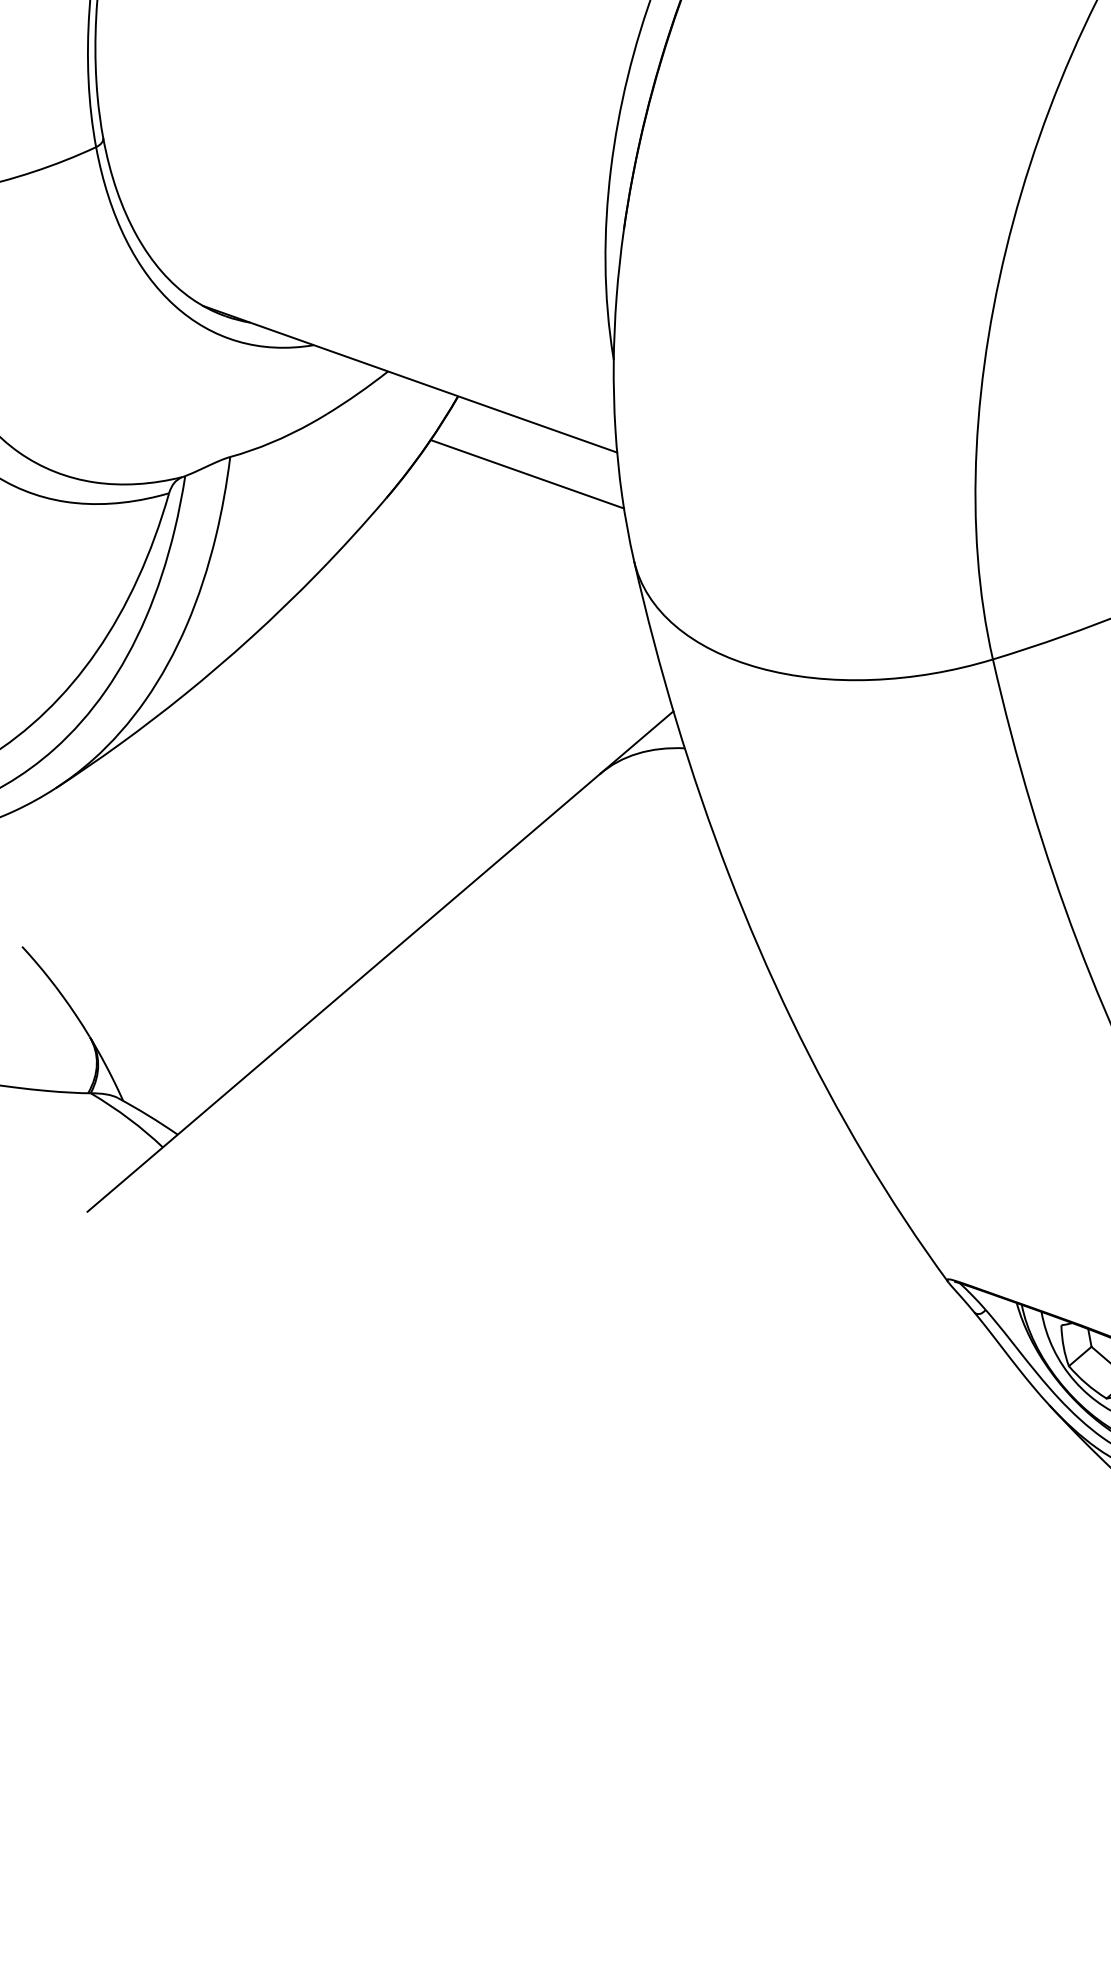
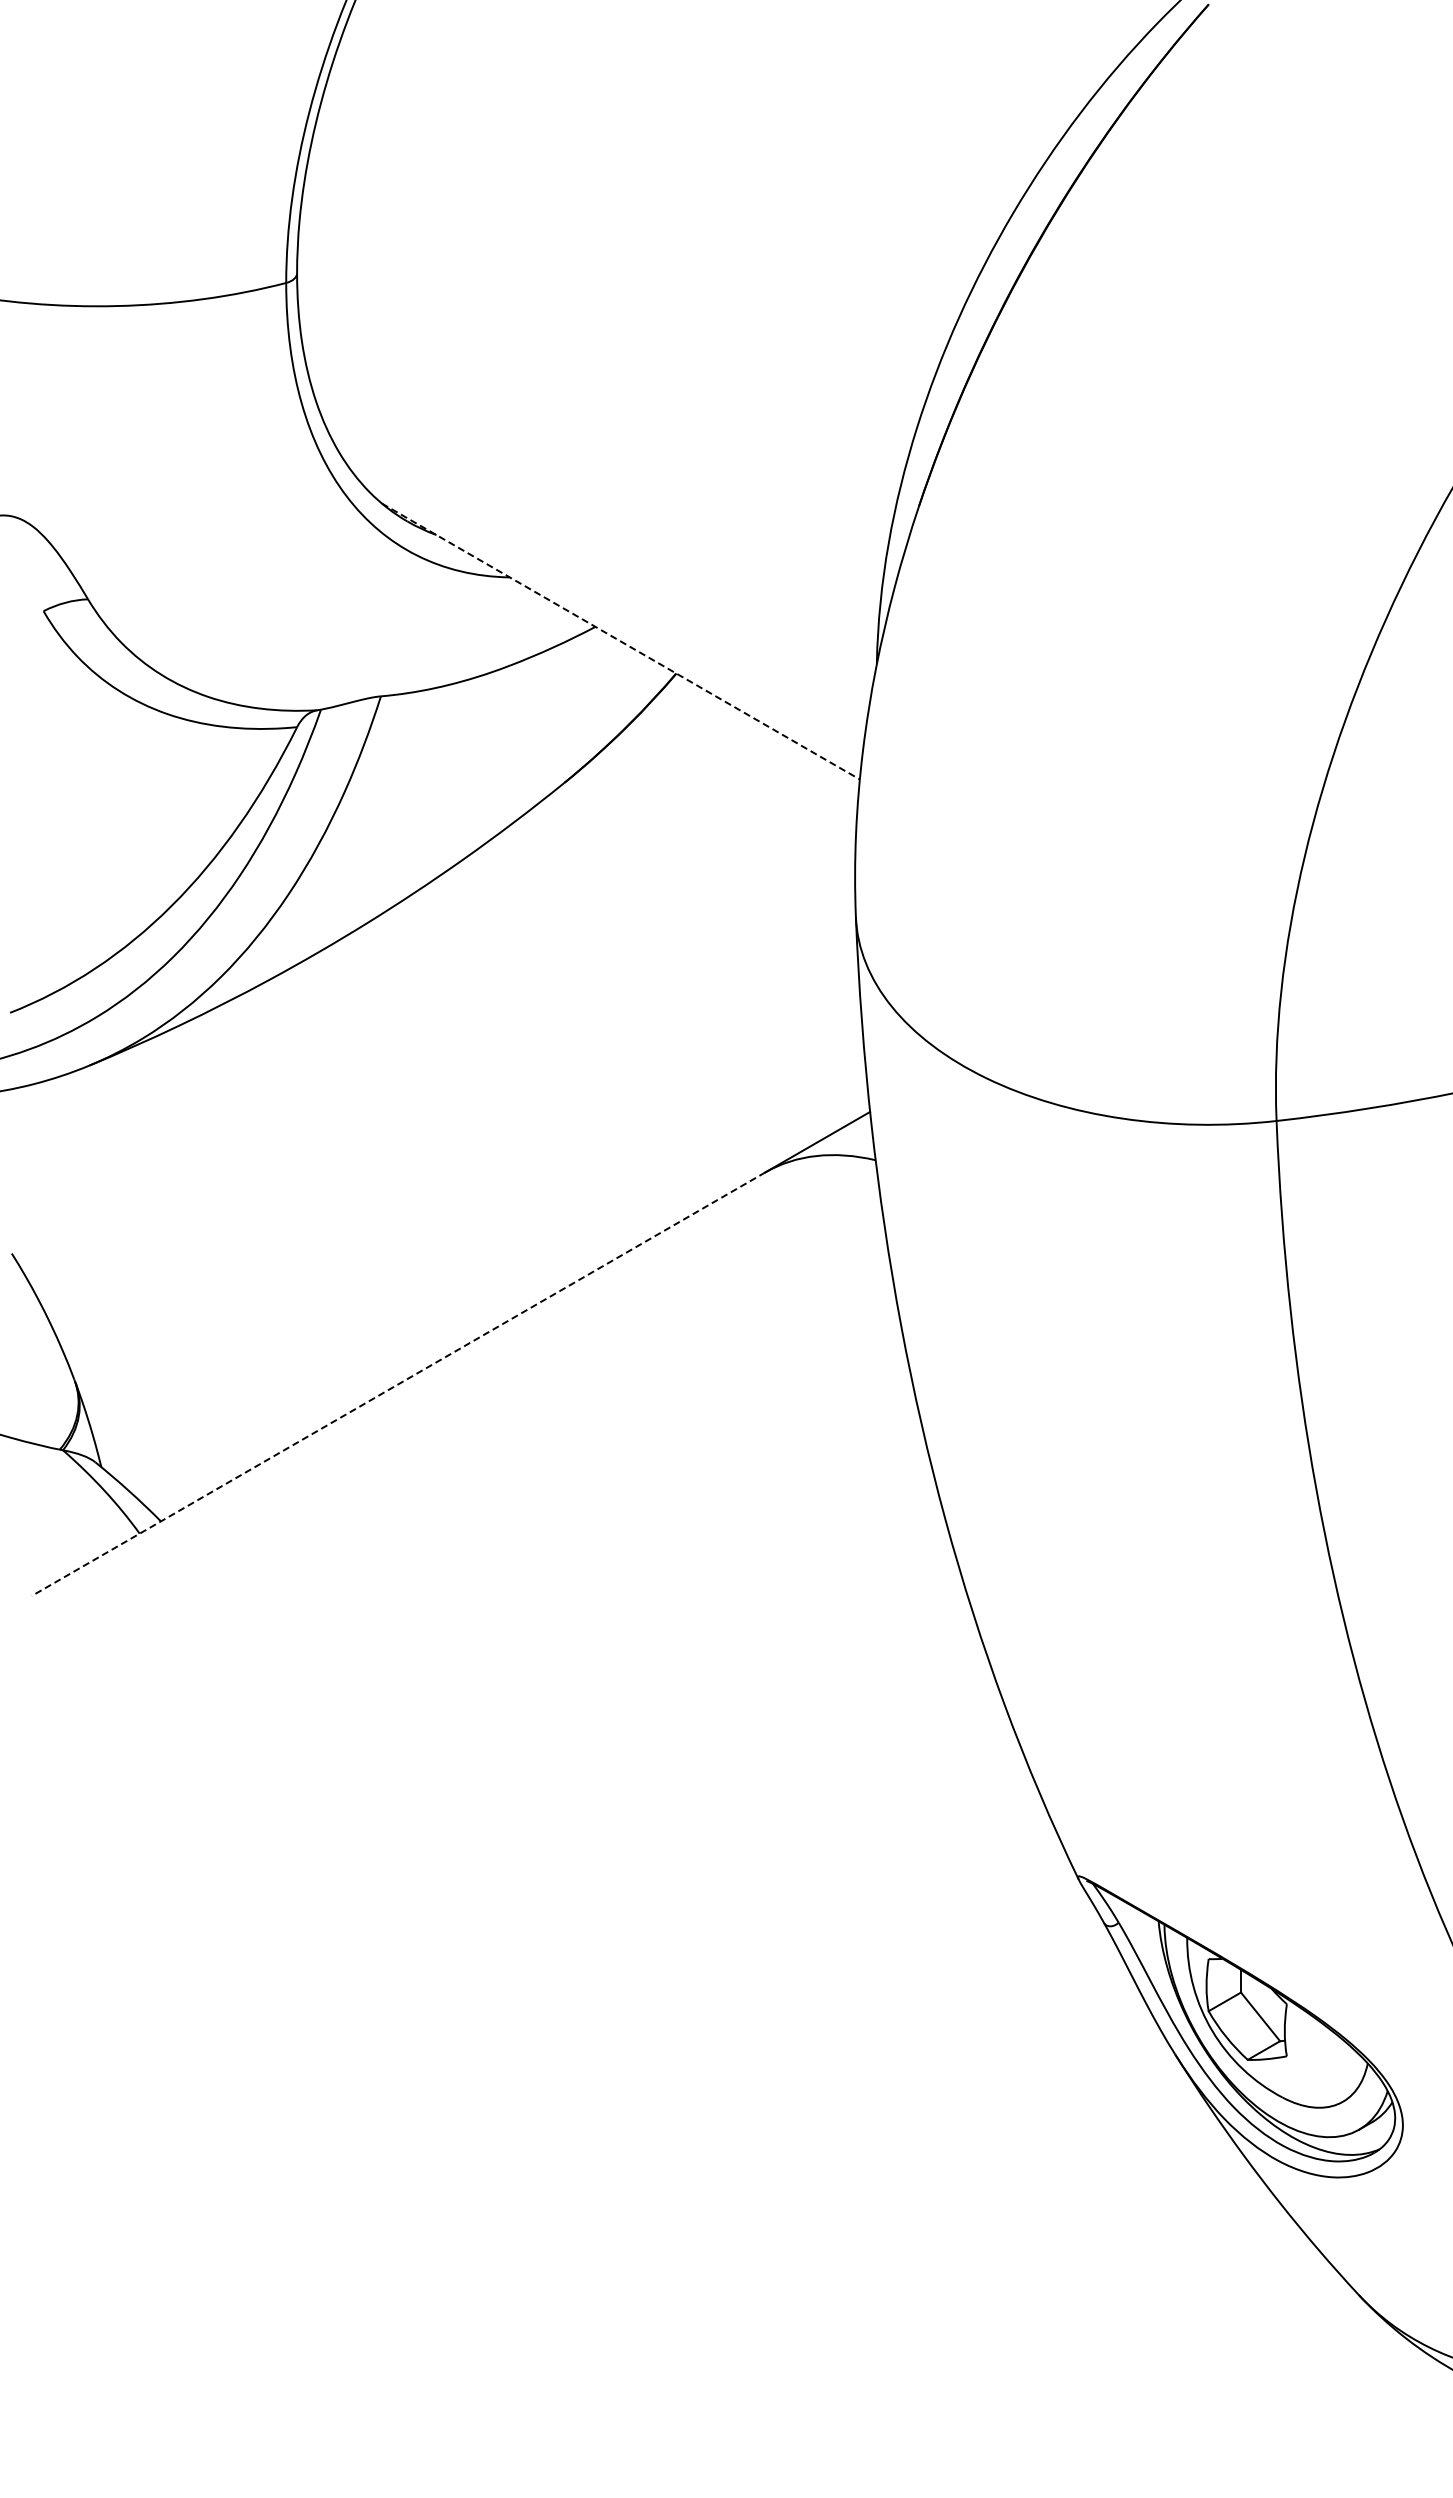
line: (409, 379) -> (620, 641), solid -> dashed
line: (526, 474) -> (743, 785), removed
line: (343, 993) -> (398, 1384), solid -> dashed

